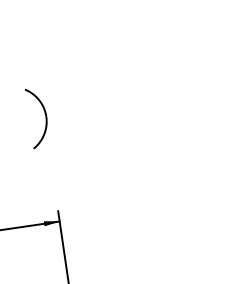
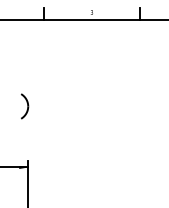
part: (39, 117) -> (25, 106), size x0.71

